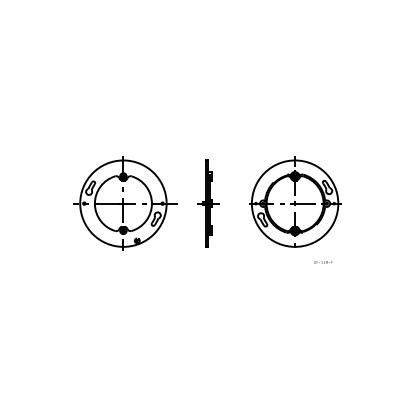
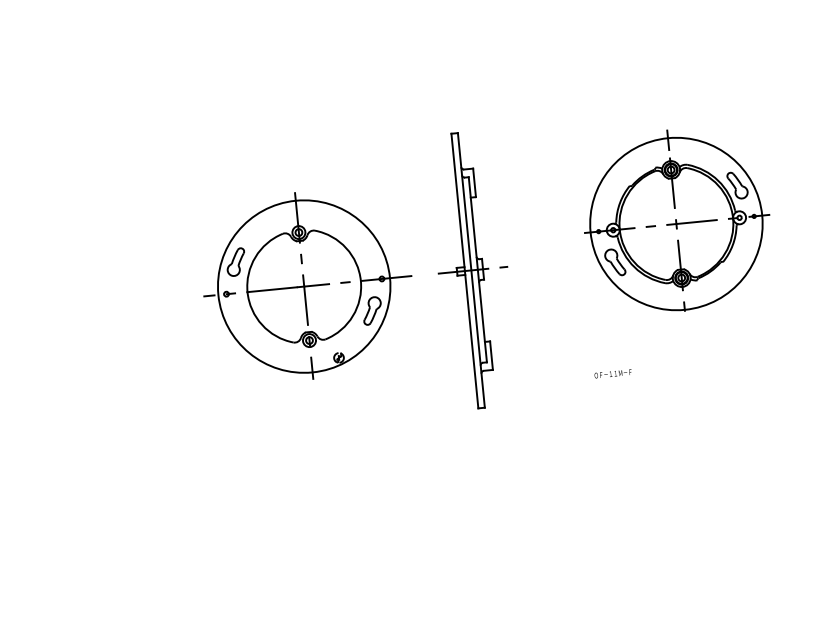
part: (295, 201) -> (676, 219), moved
part: (208, 203) -> (473, 269), size x1.6
text: (323, 262) -> (613, 374), moved

